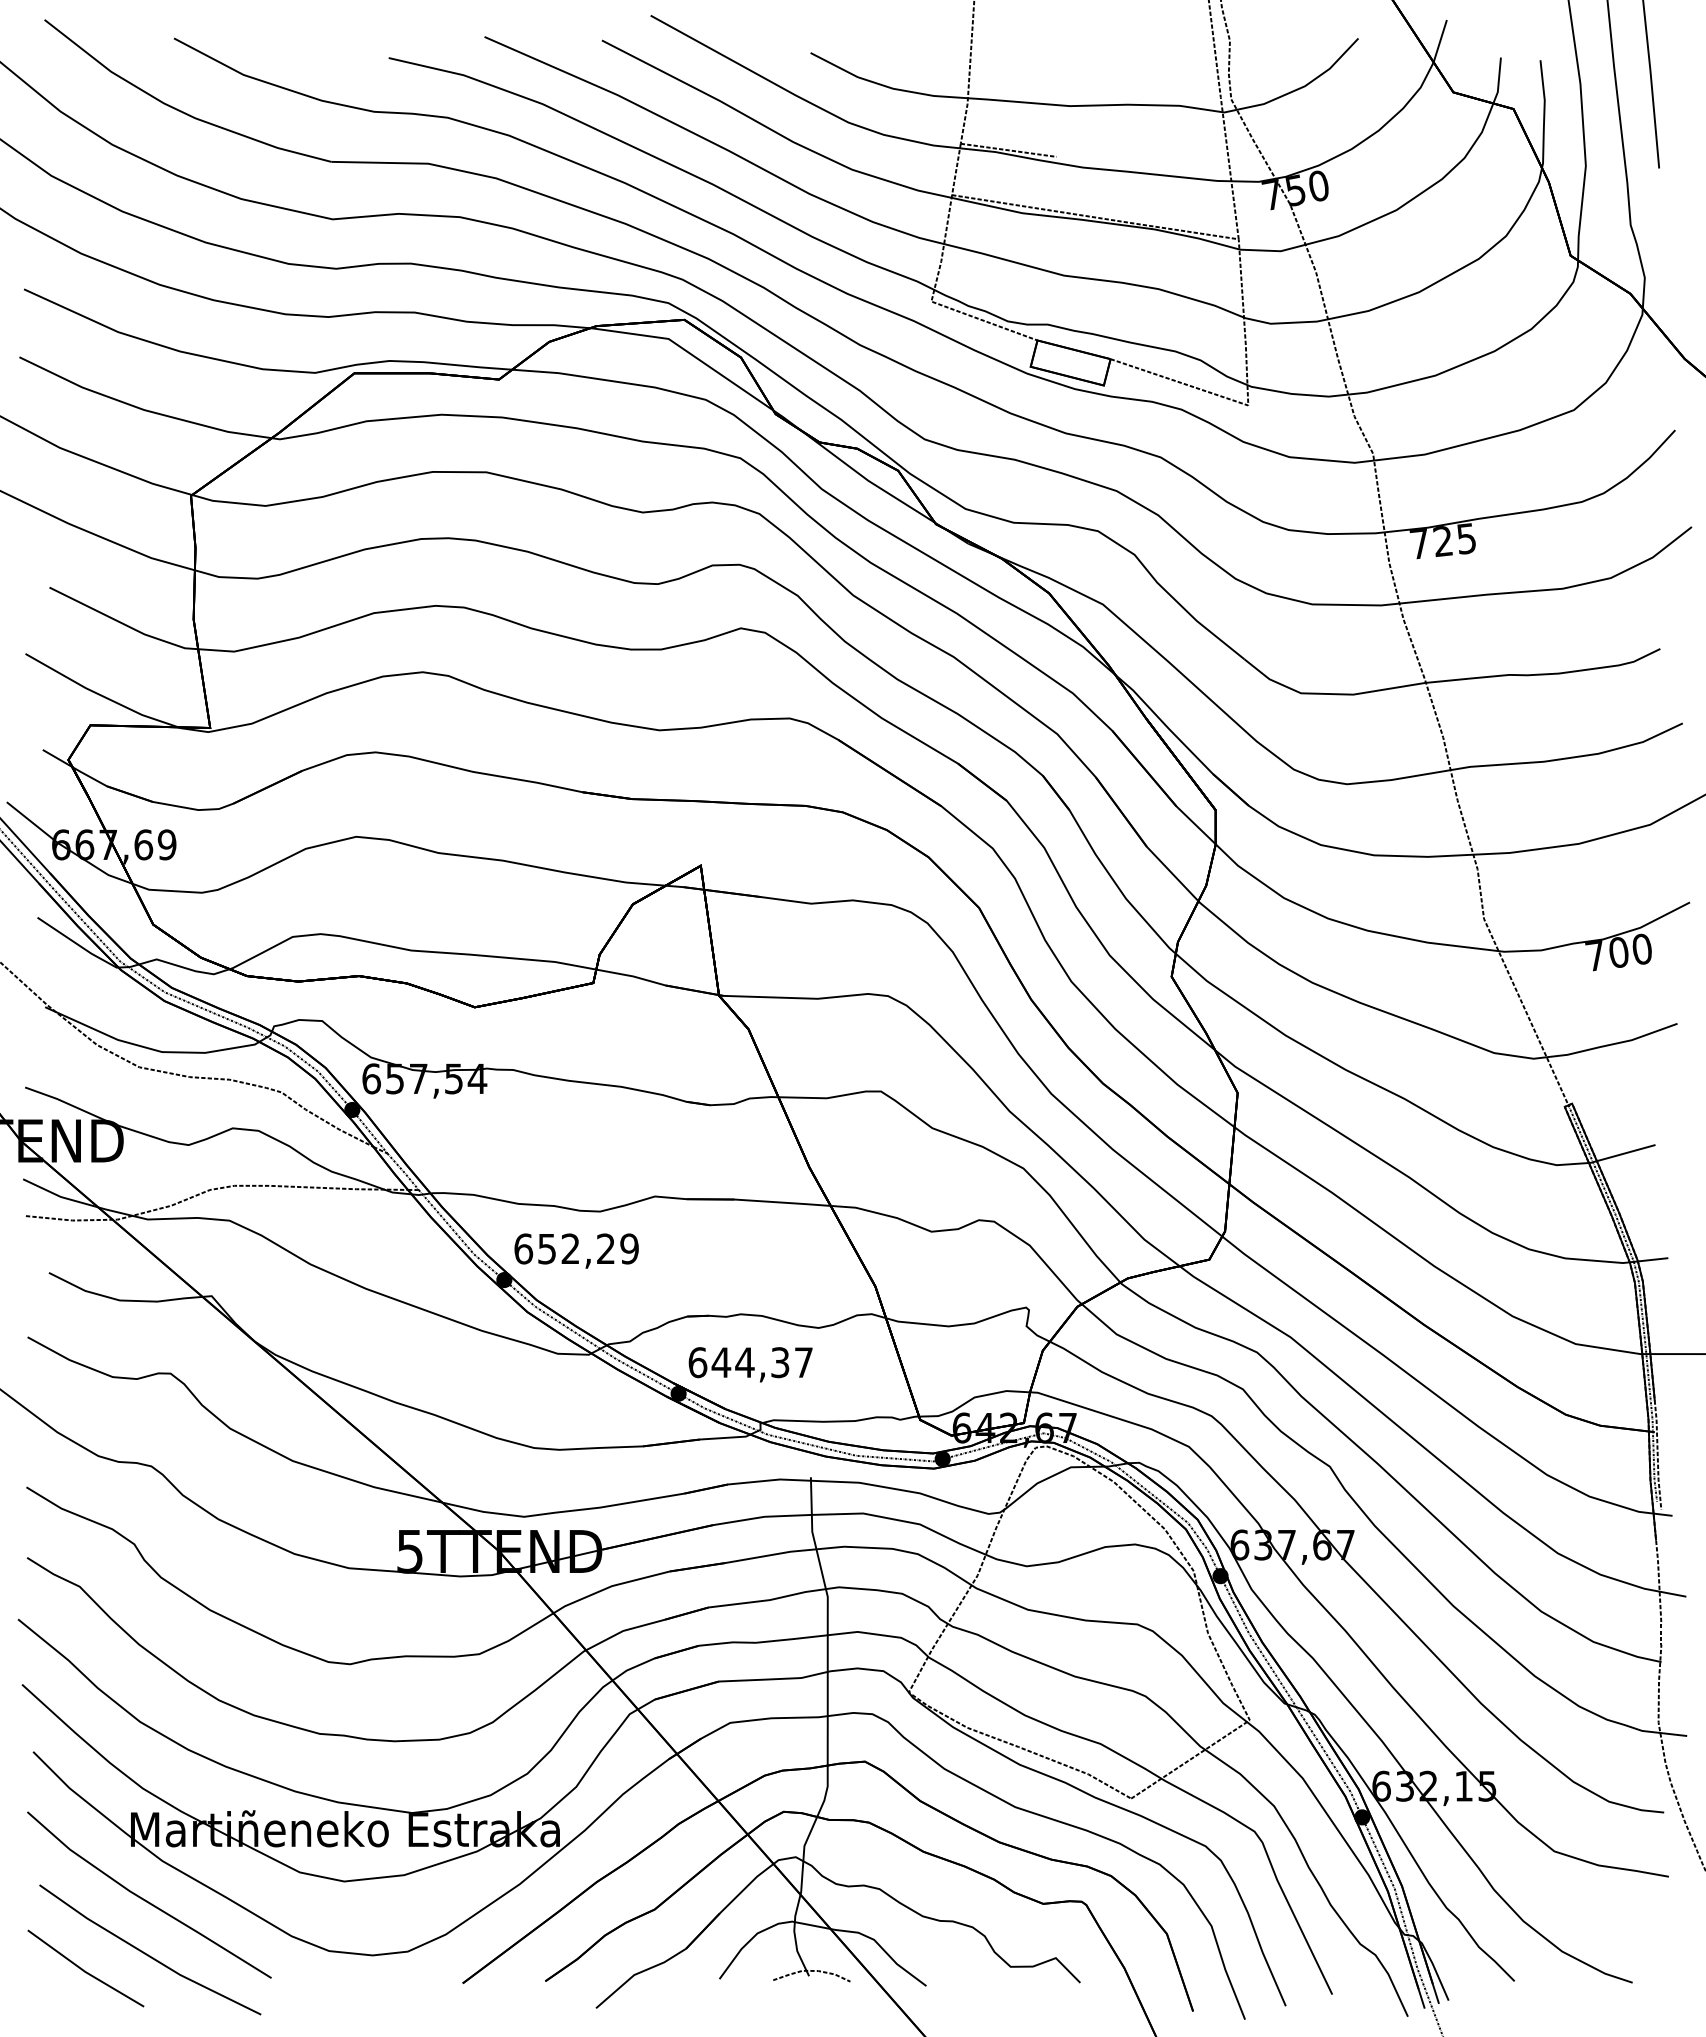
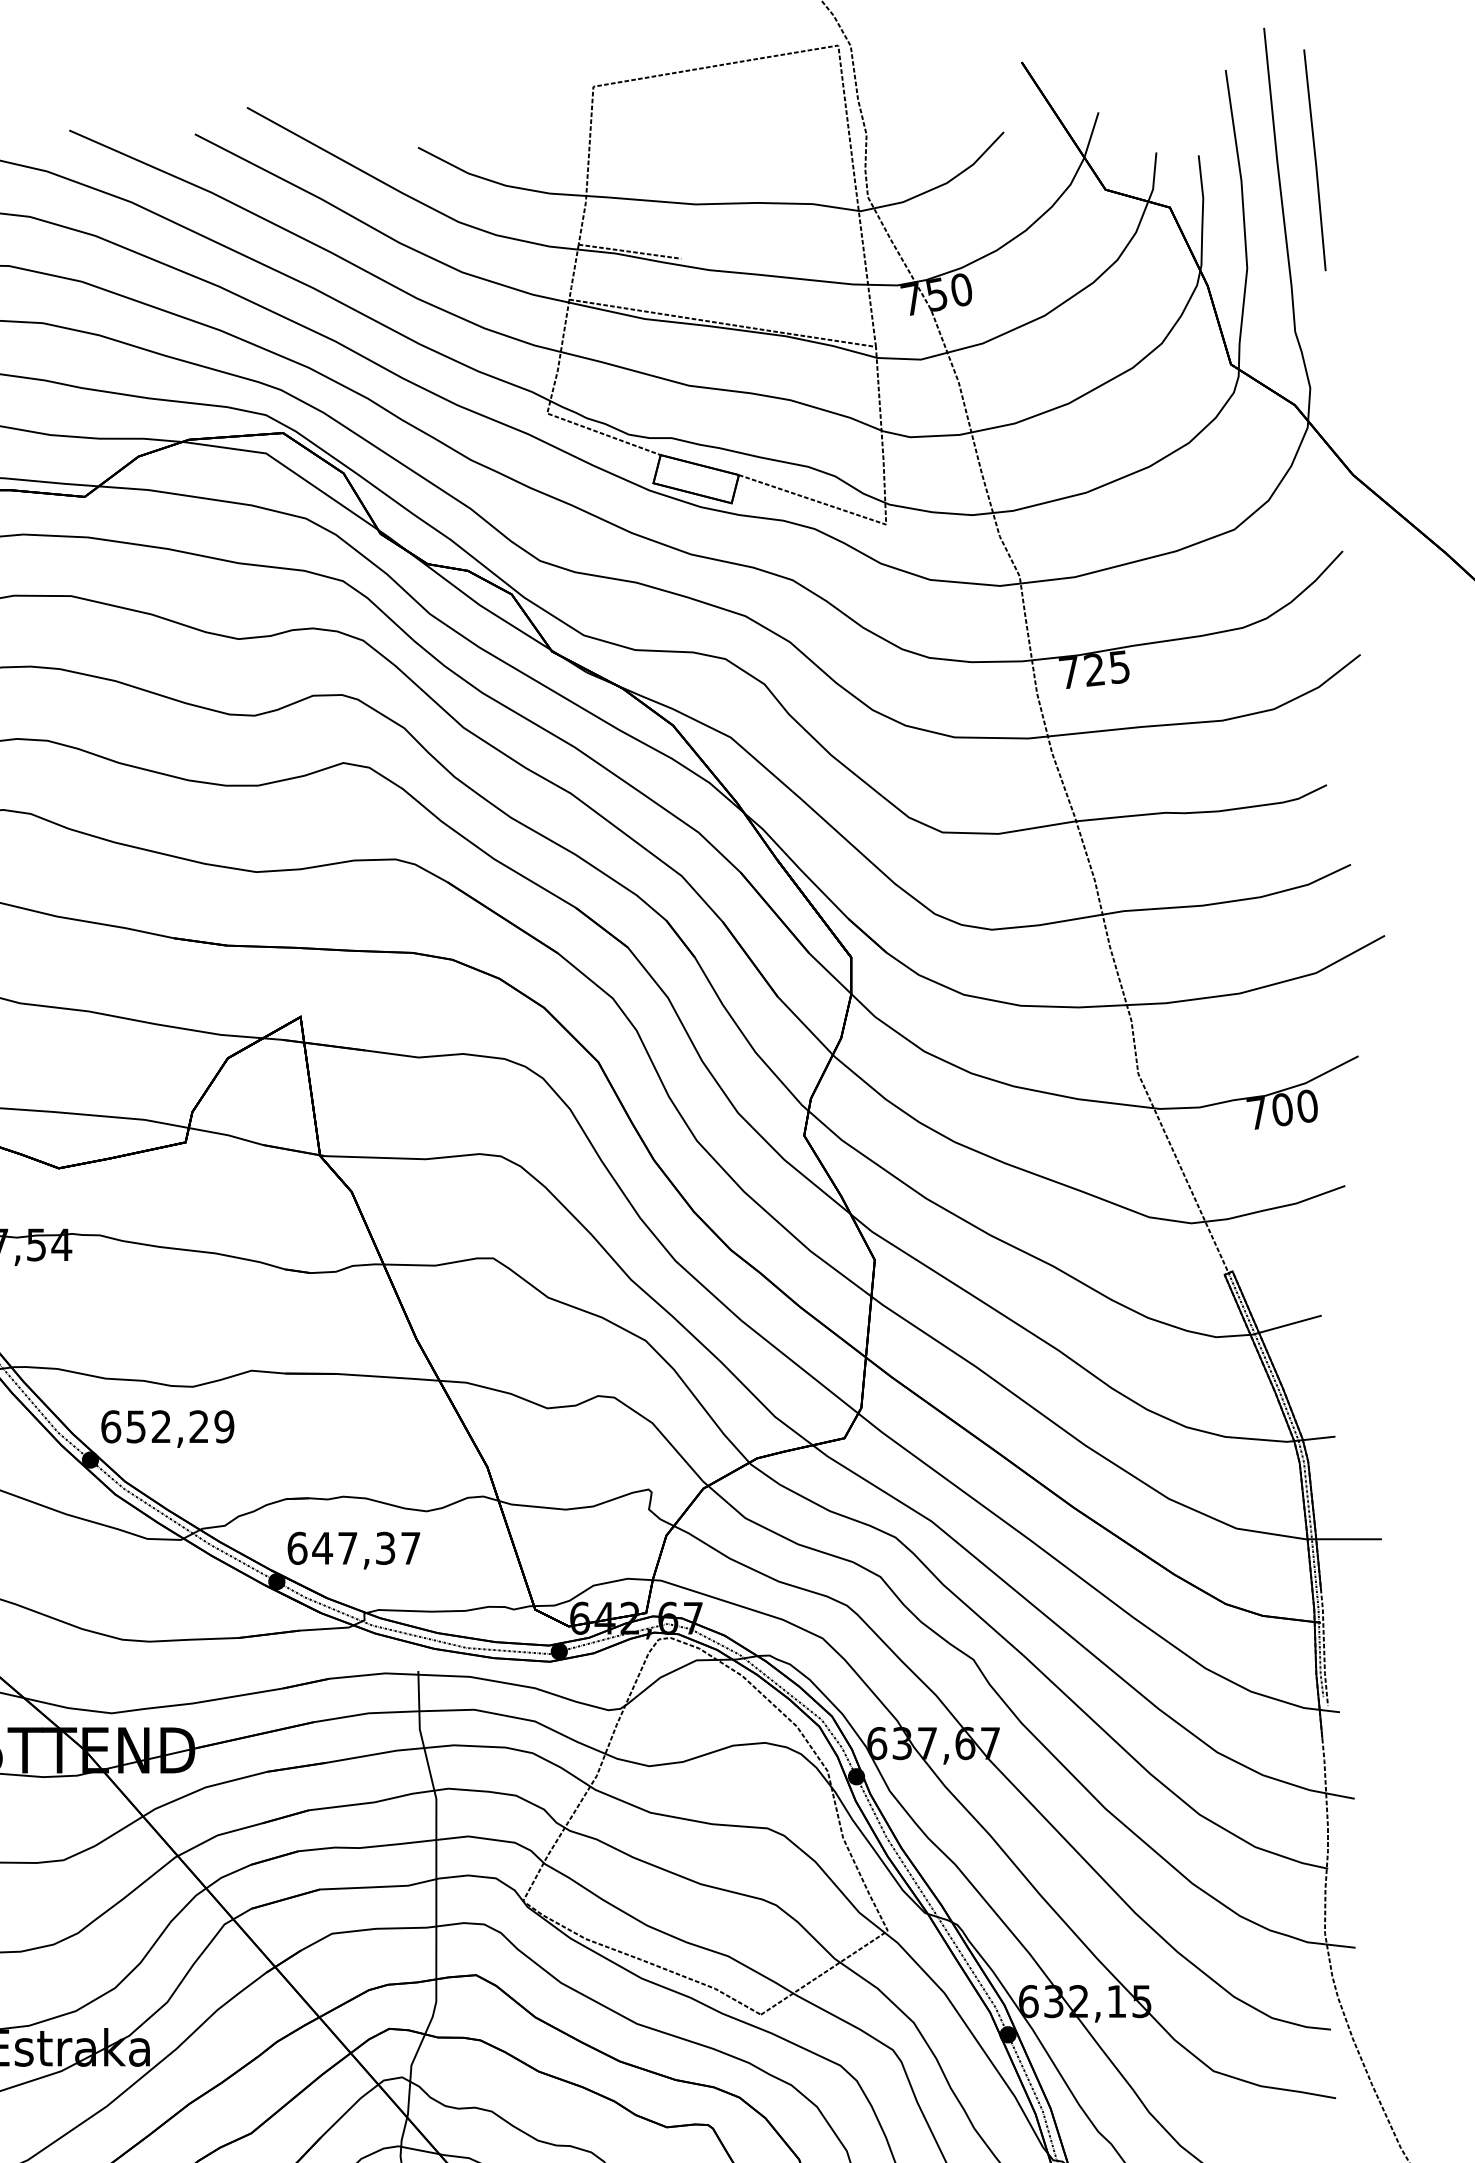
text: (744, 1362) -> (347, 1548), 644,37 -> 647,37

